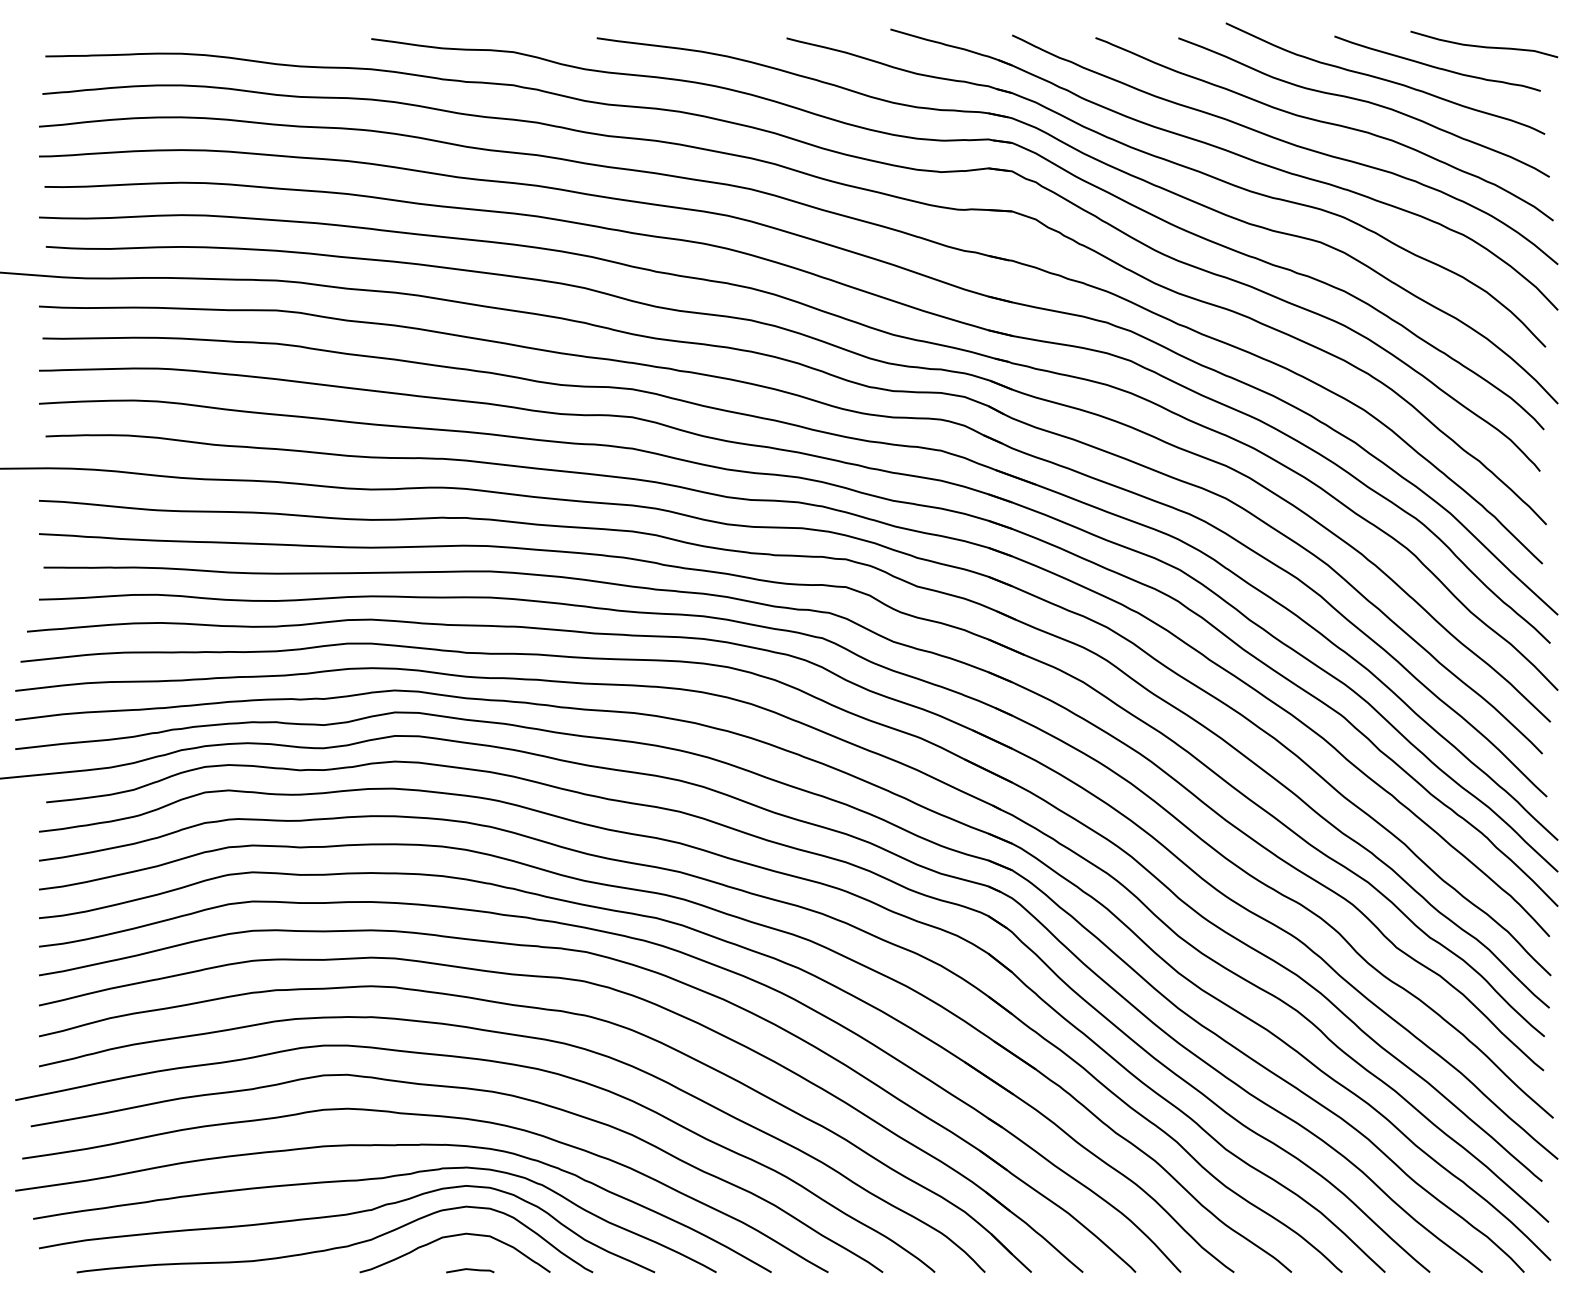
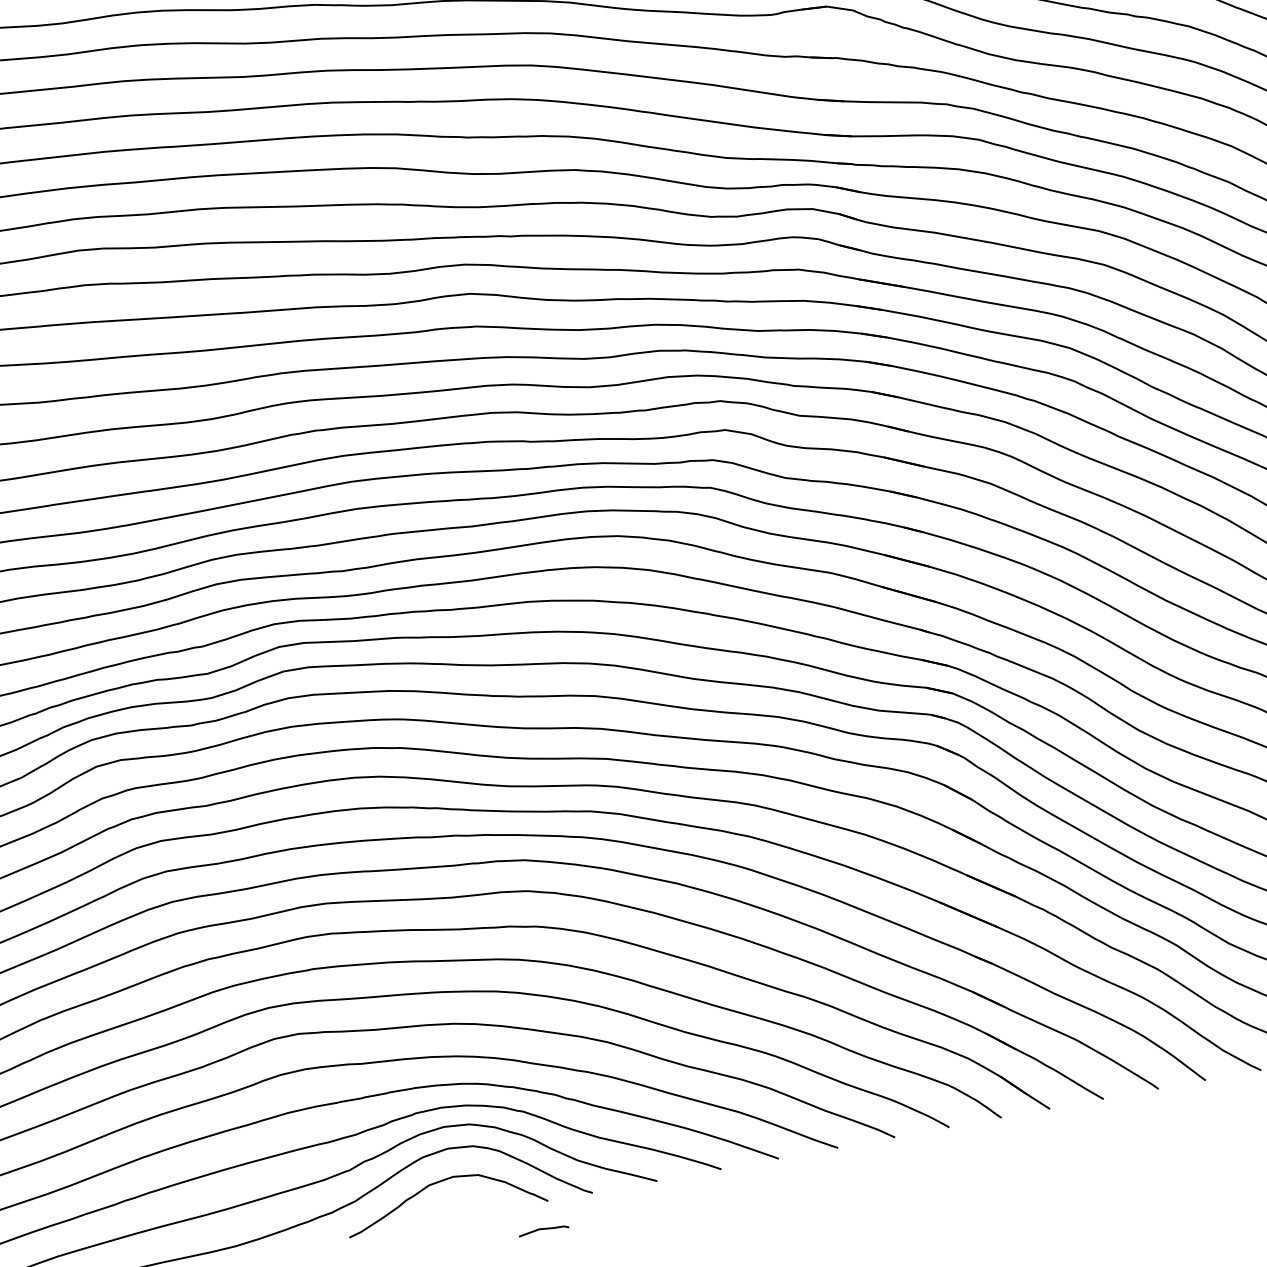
line: (470, 1270) -> (543, 1229), moved

